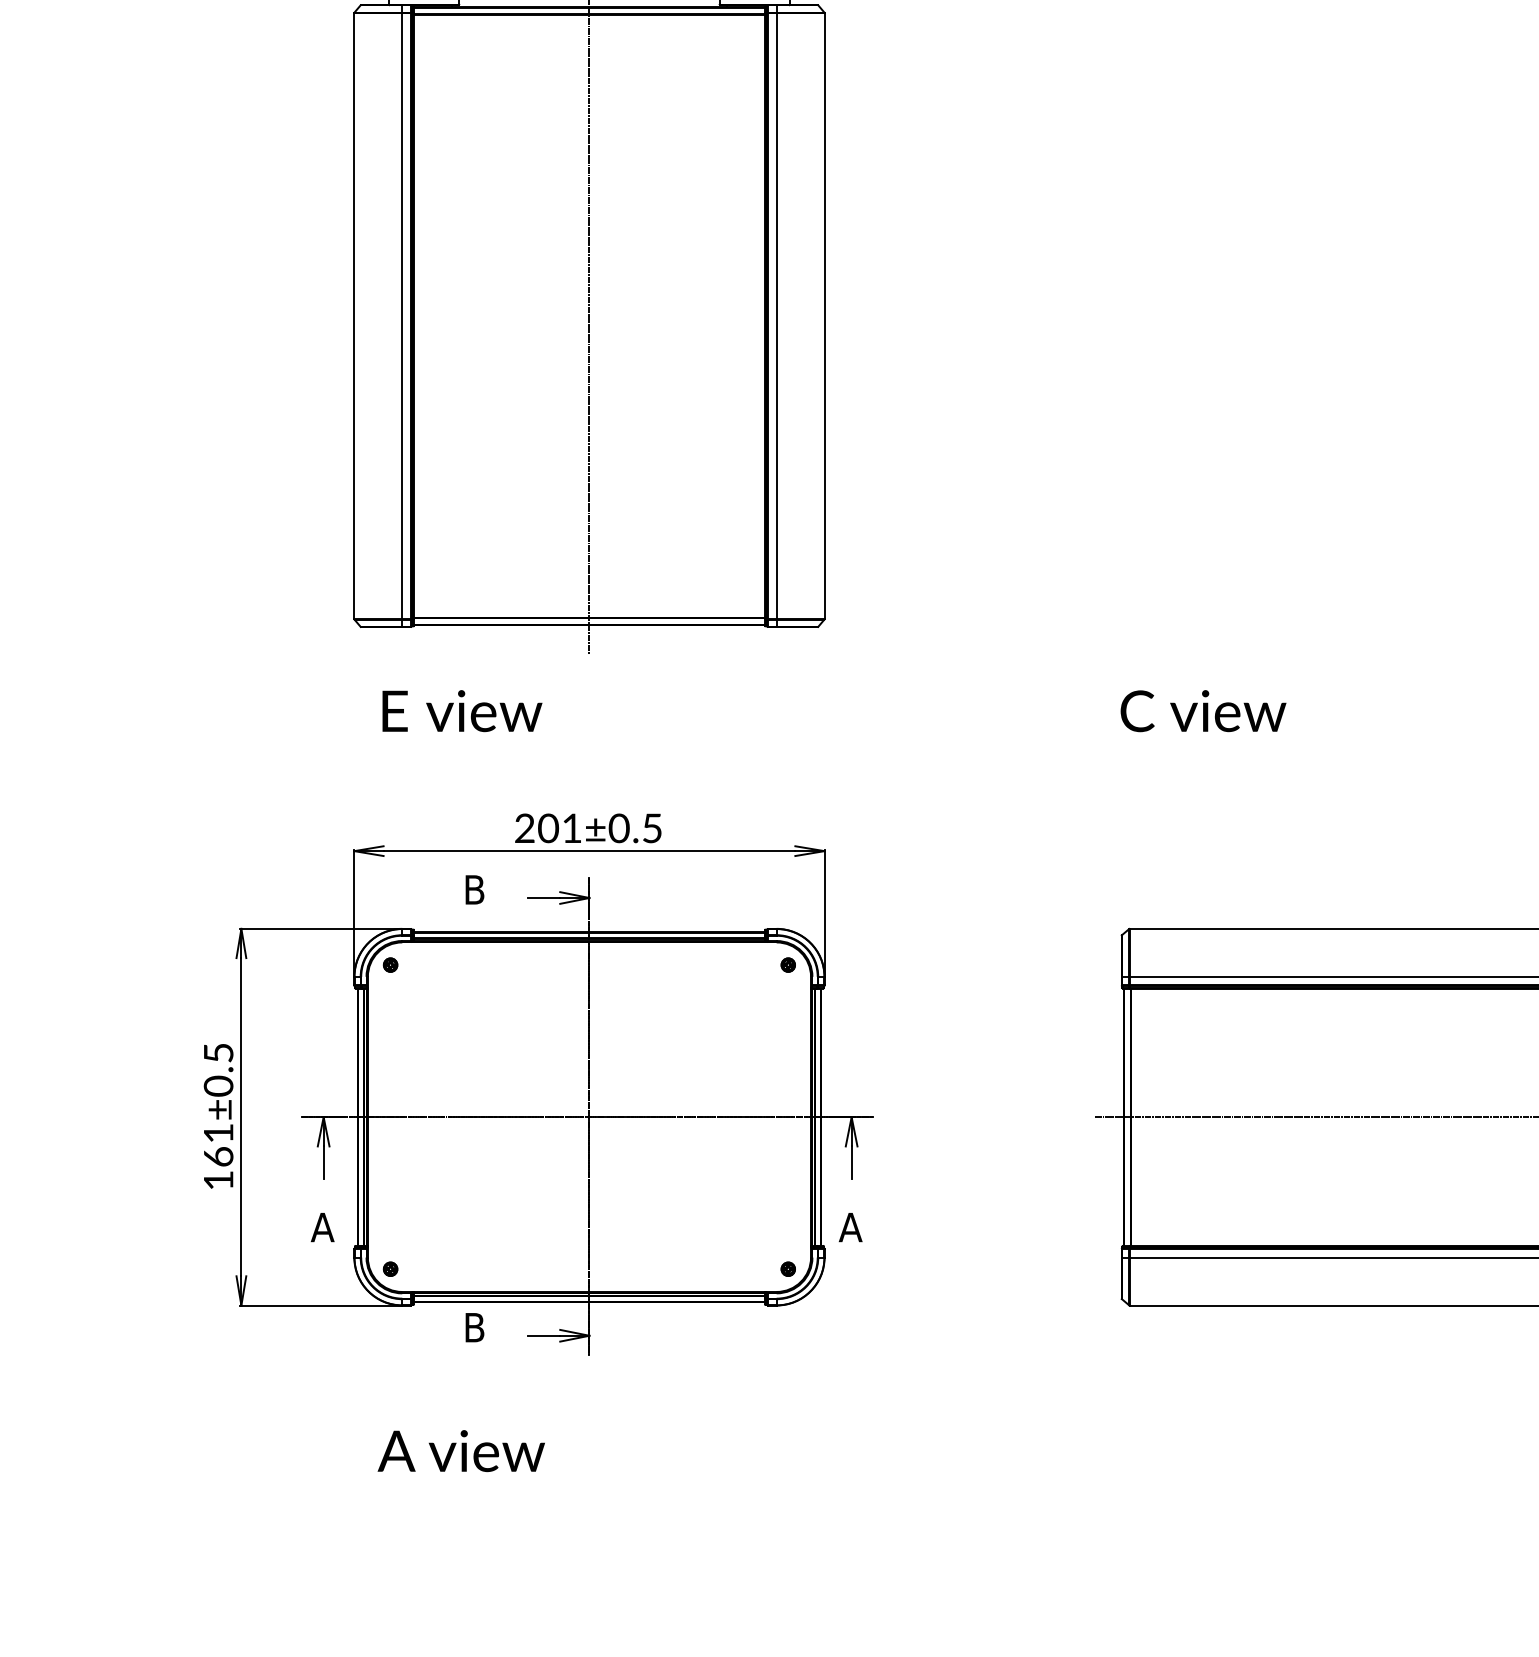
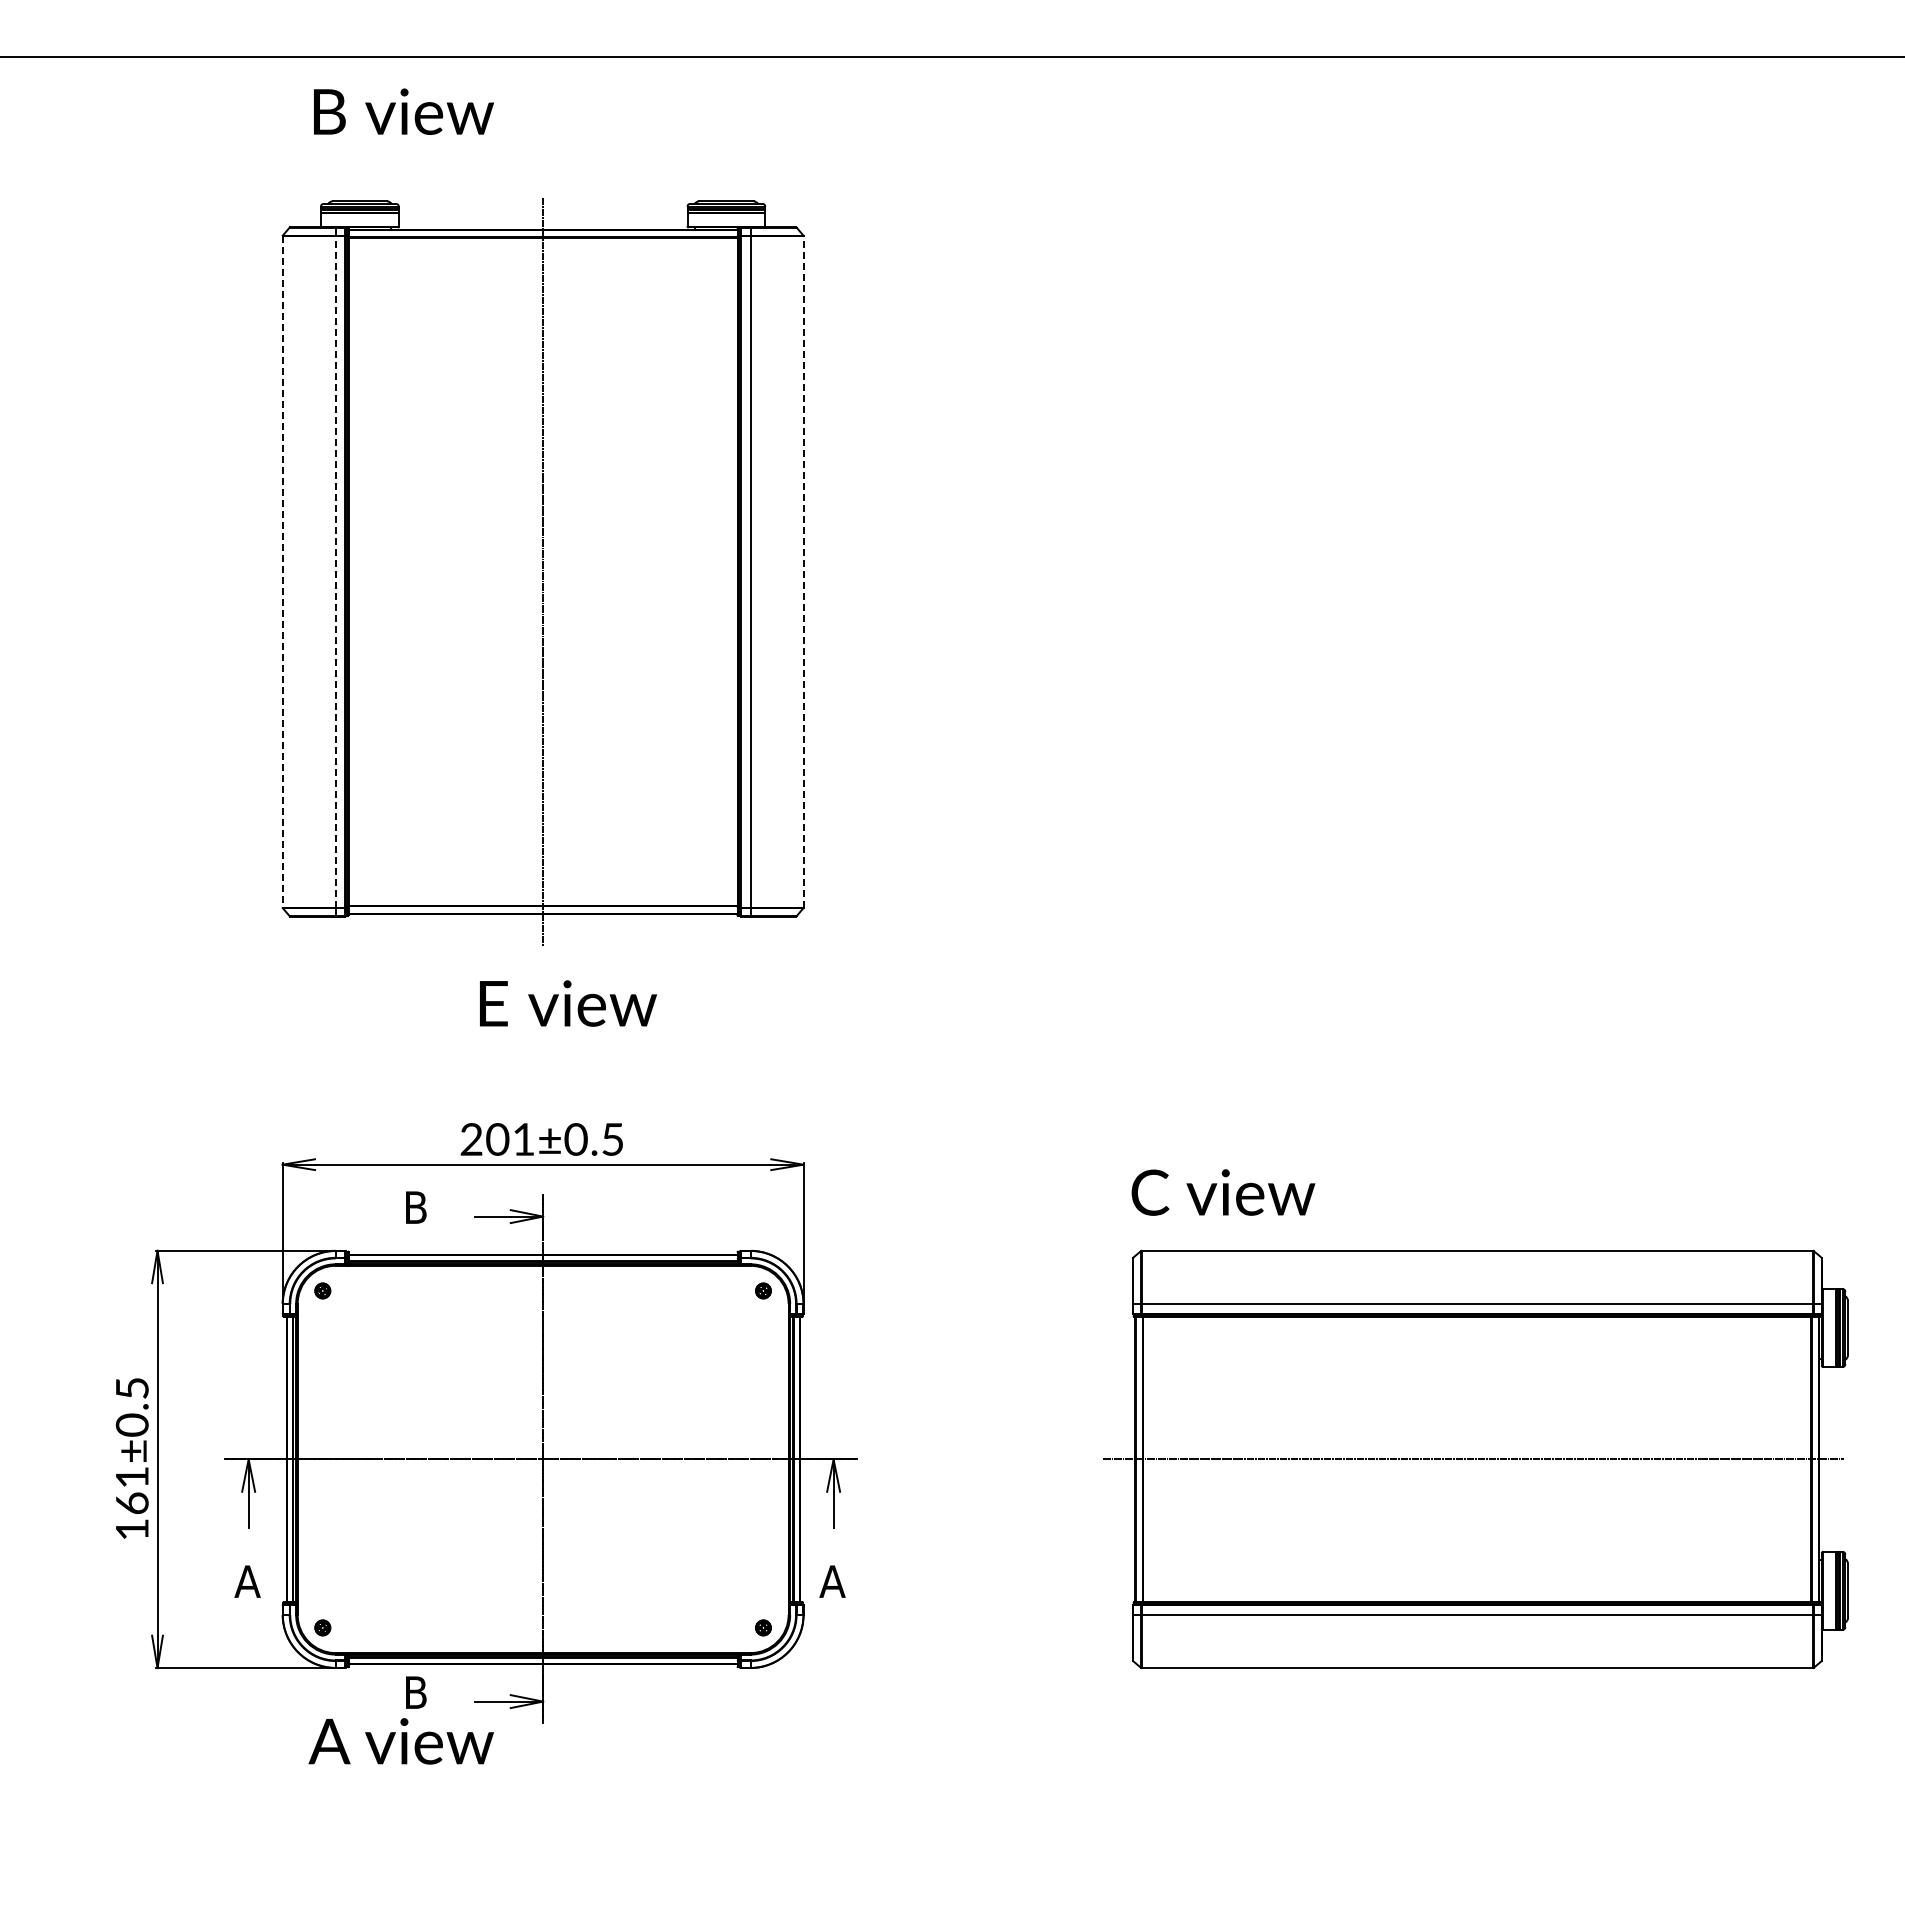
line: (354, 315) -> (282, 571), solid -> dashed
line: (402, 315) -> (335, 571), solid -> dashed
line: (824, 315) -> (803, 571), solid -> dashed
text: (462, 711) -> (568, 1003), moved
text: (1203, 711) -> (1223, 1192), moved
text: (460, 1451) -> (400, 1741), moved

